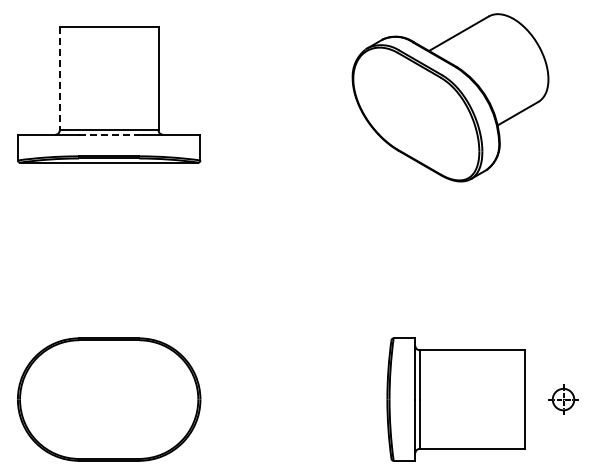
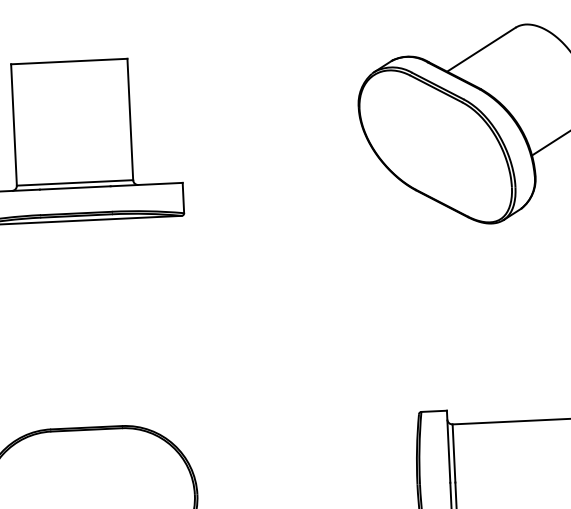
line: (59, 78) -> (13, 124), dashed -> solid
line: (109, 134) -> (75, 187), dashed -> solid

